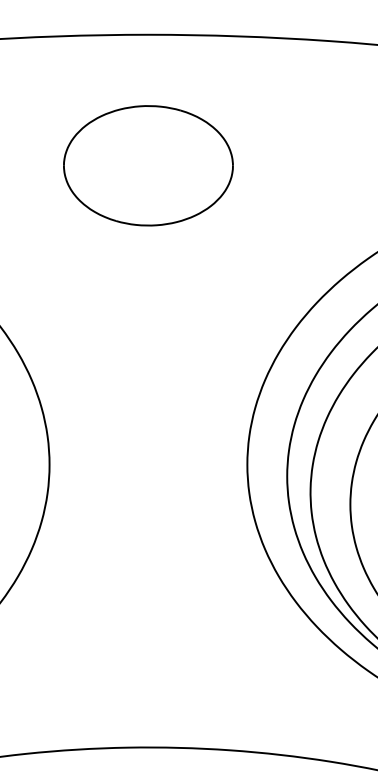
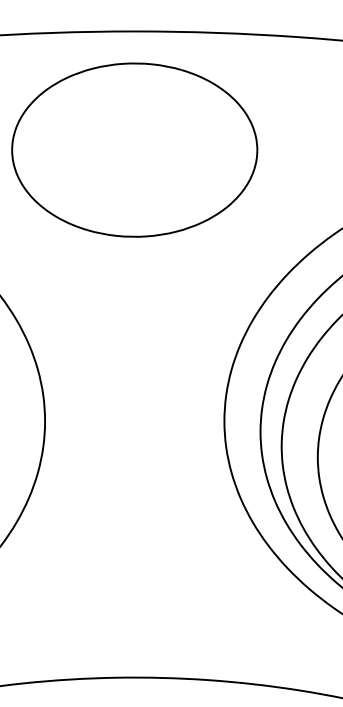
part: (148, 165) -> (134, 149), size x1.6

